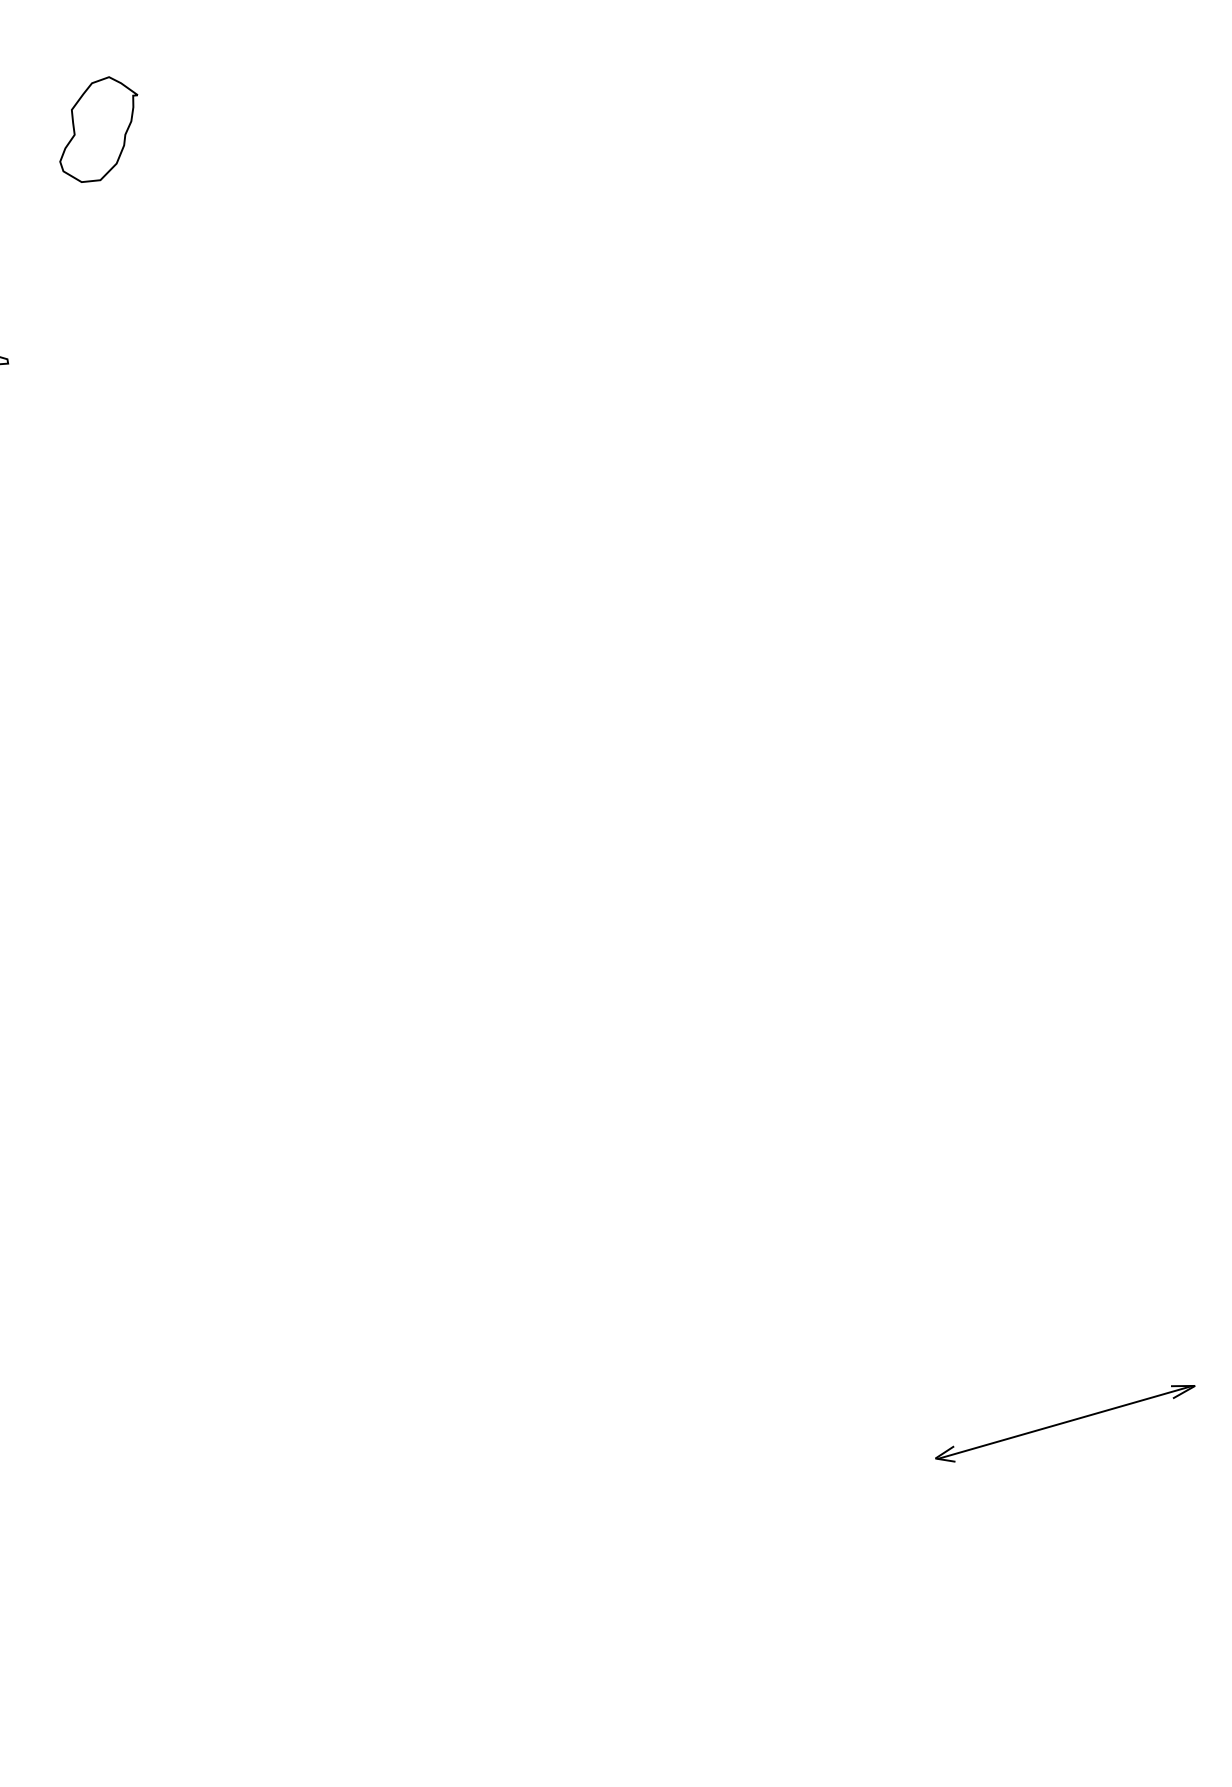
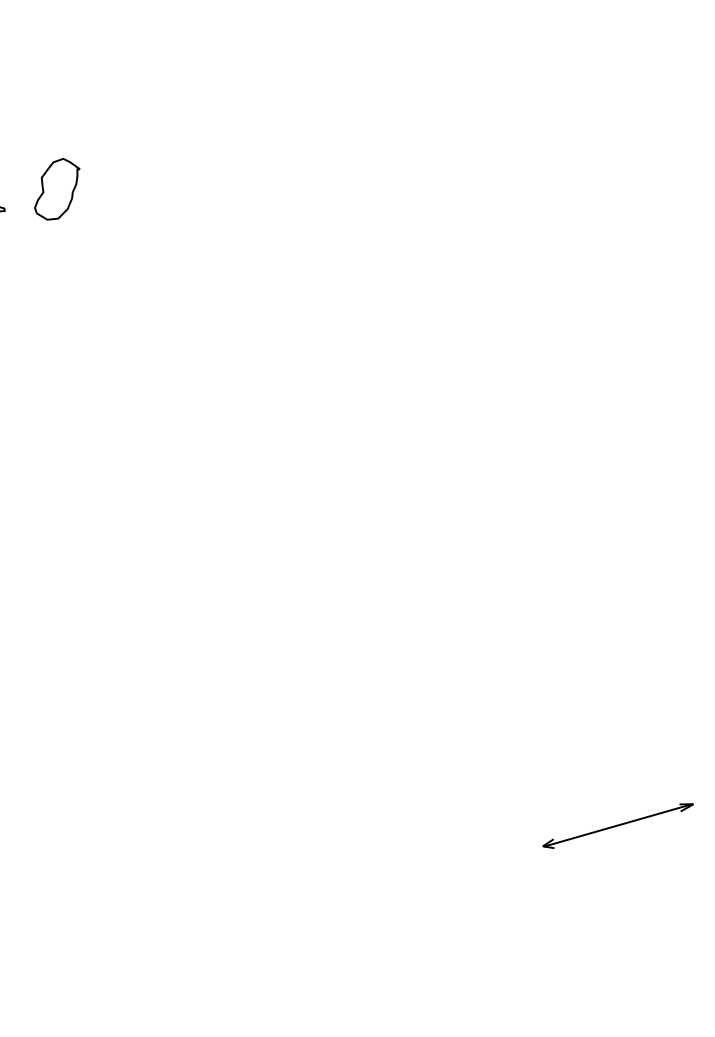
part: (98, 130) -> (57, 189), moved

